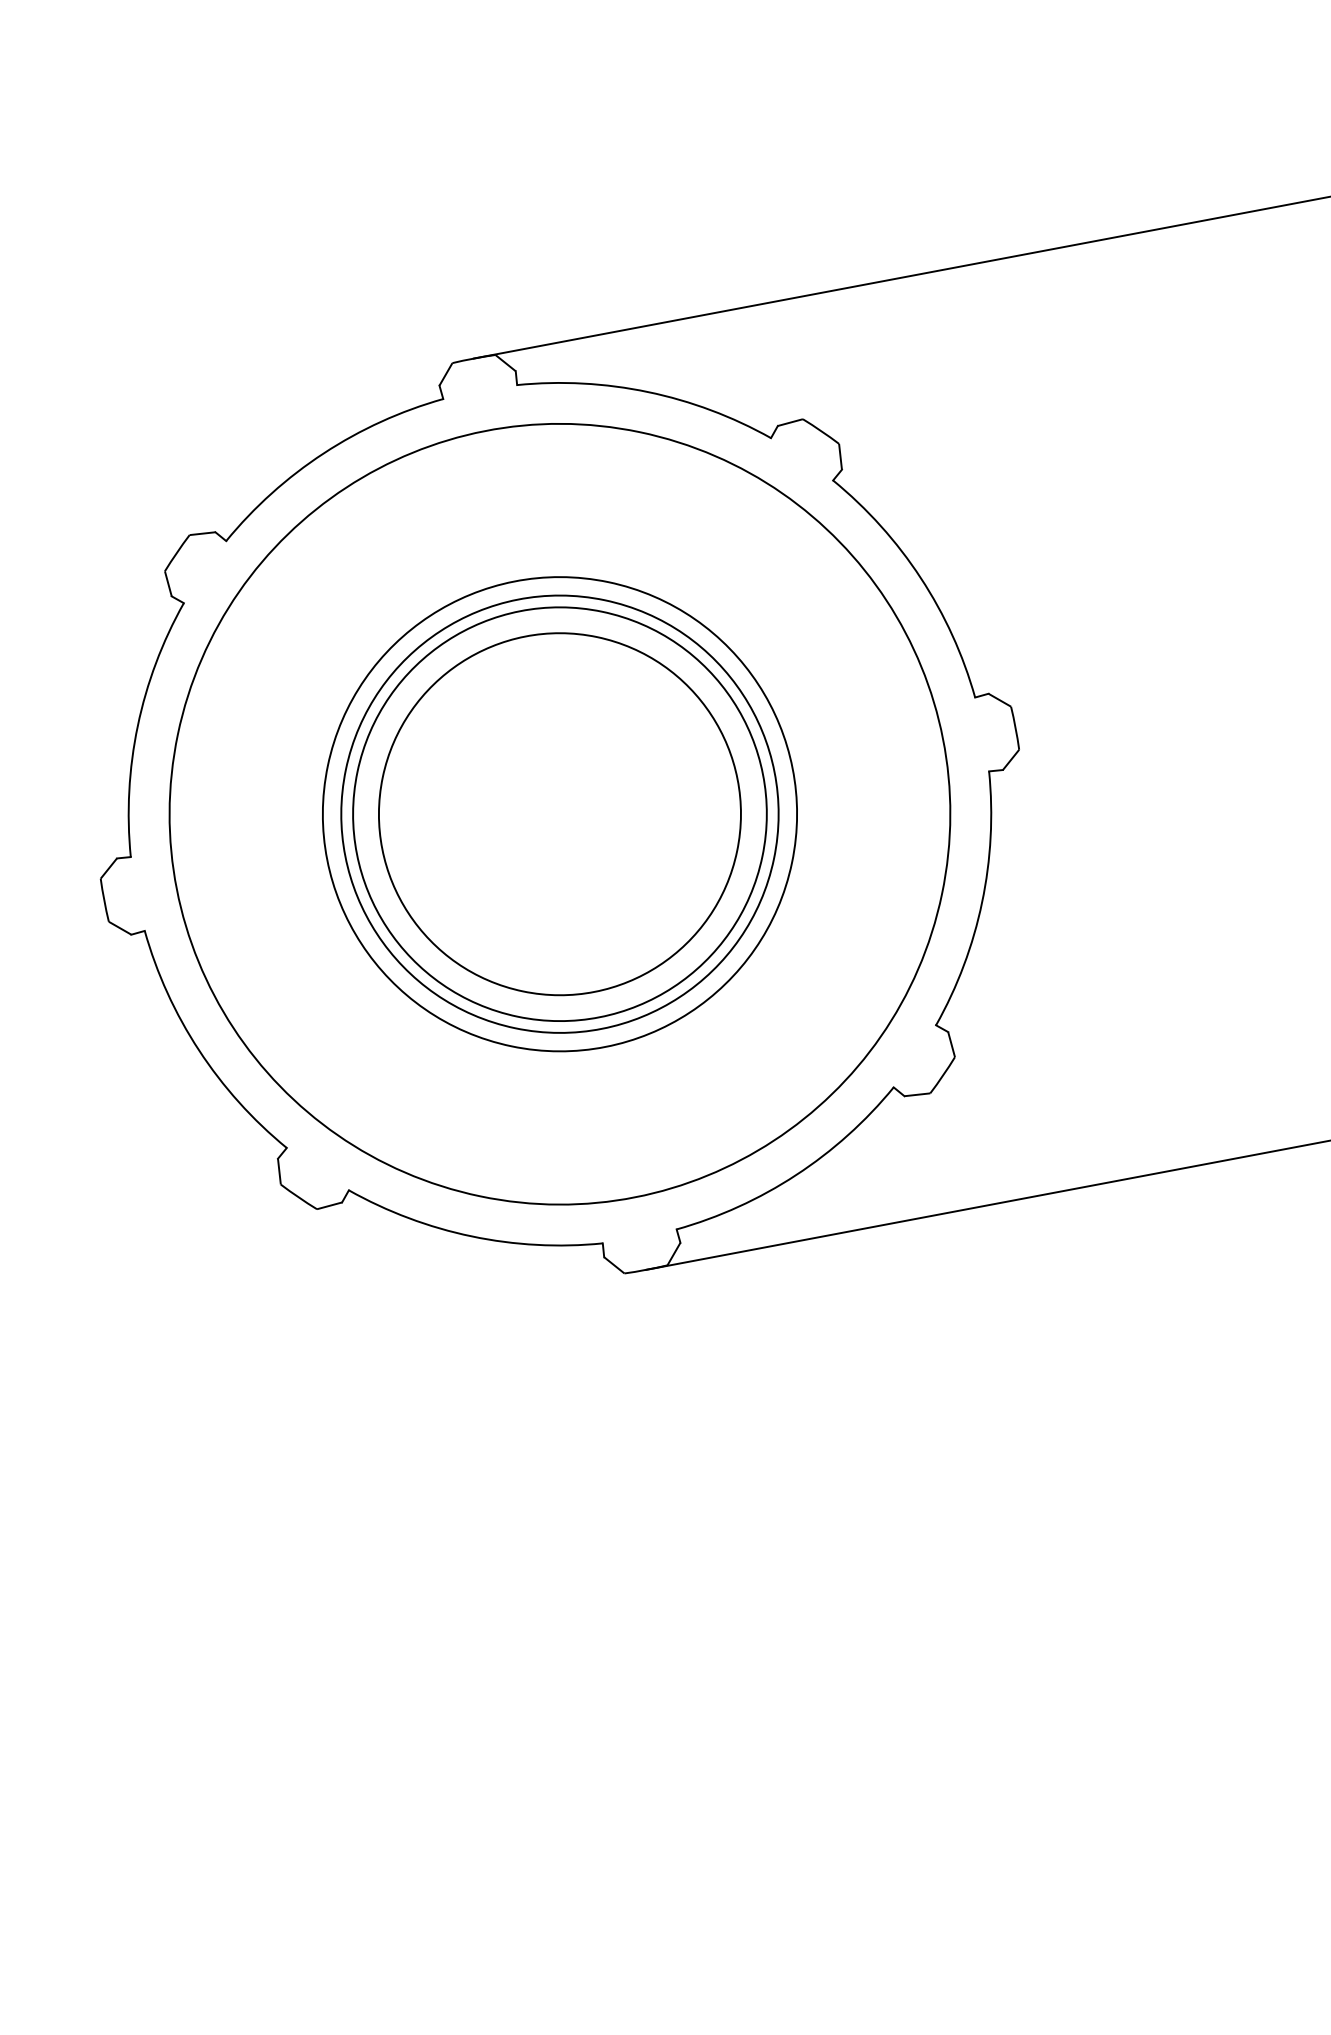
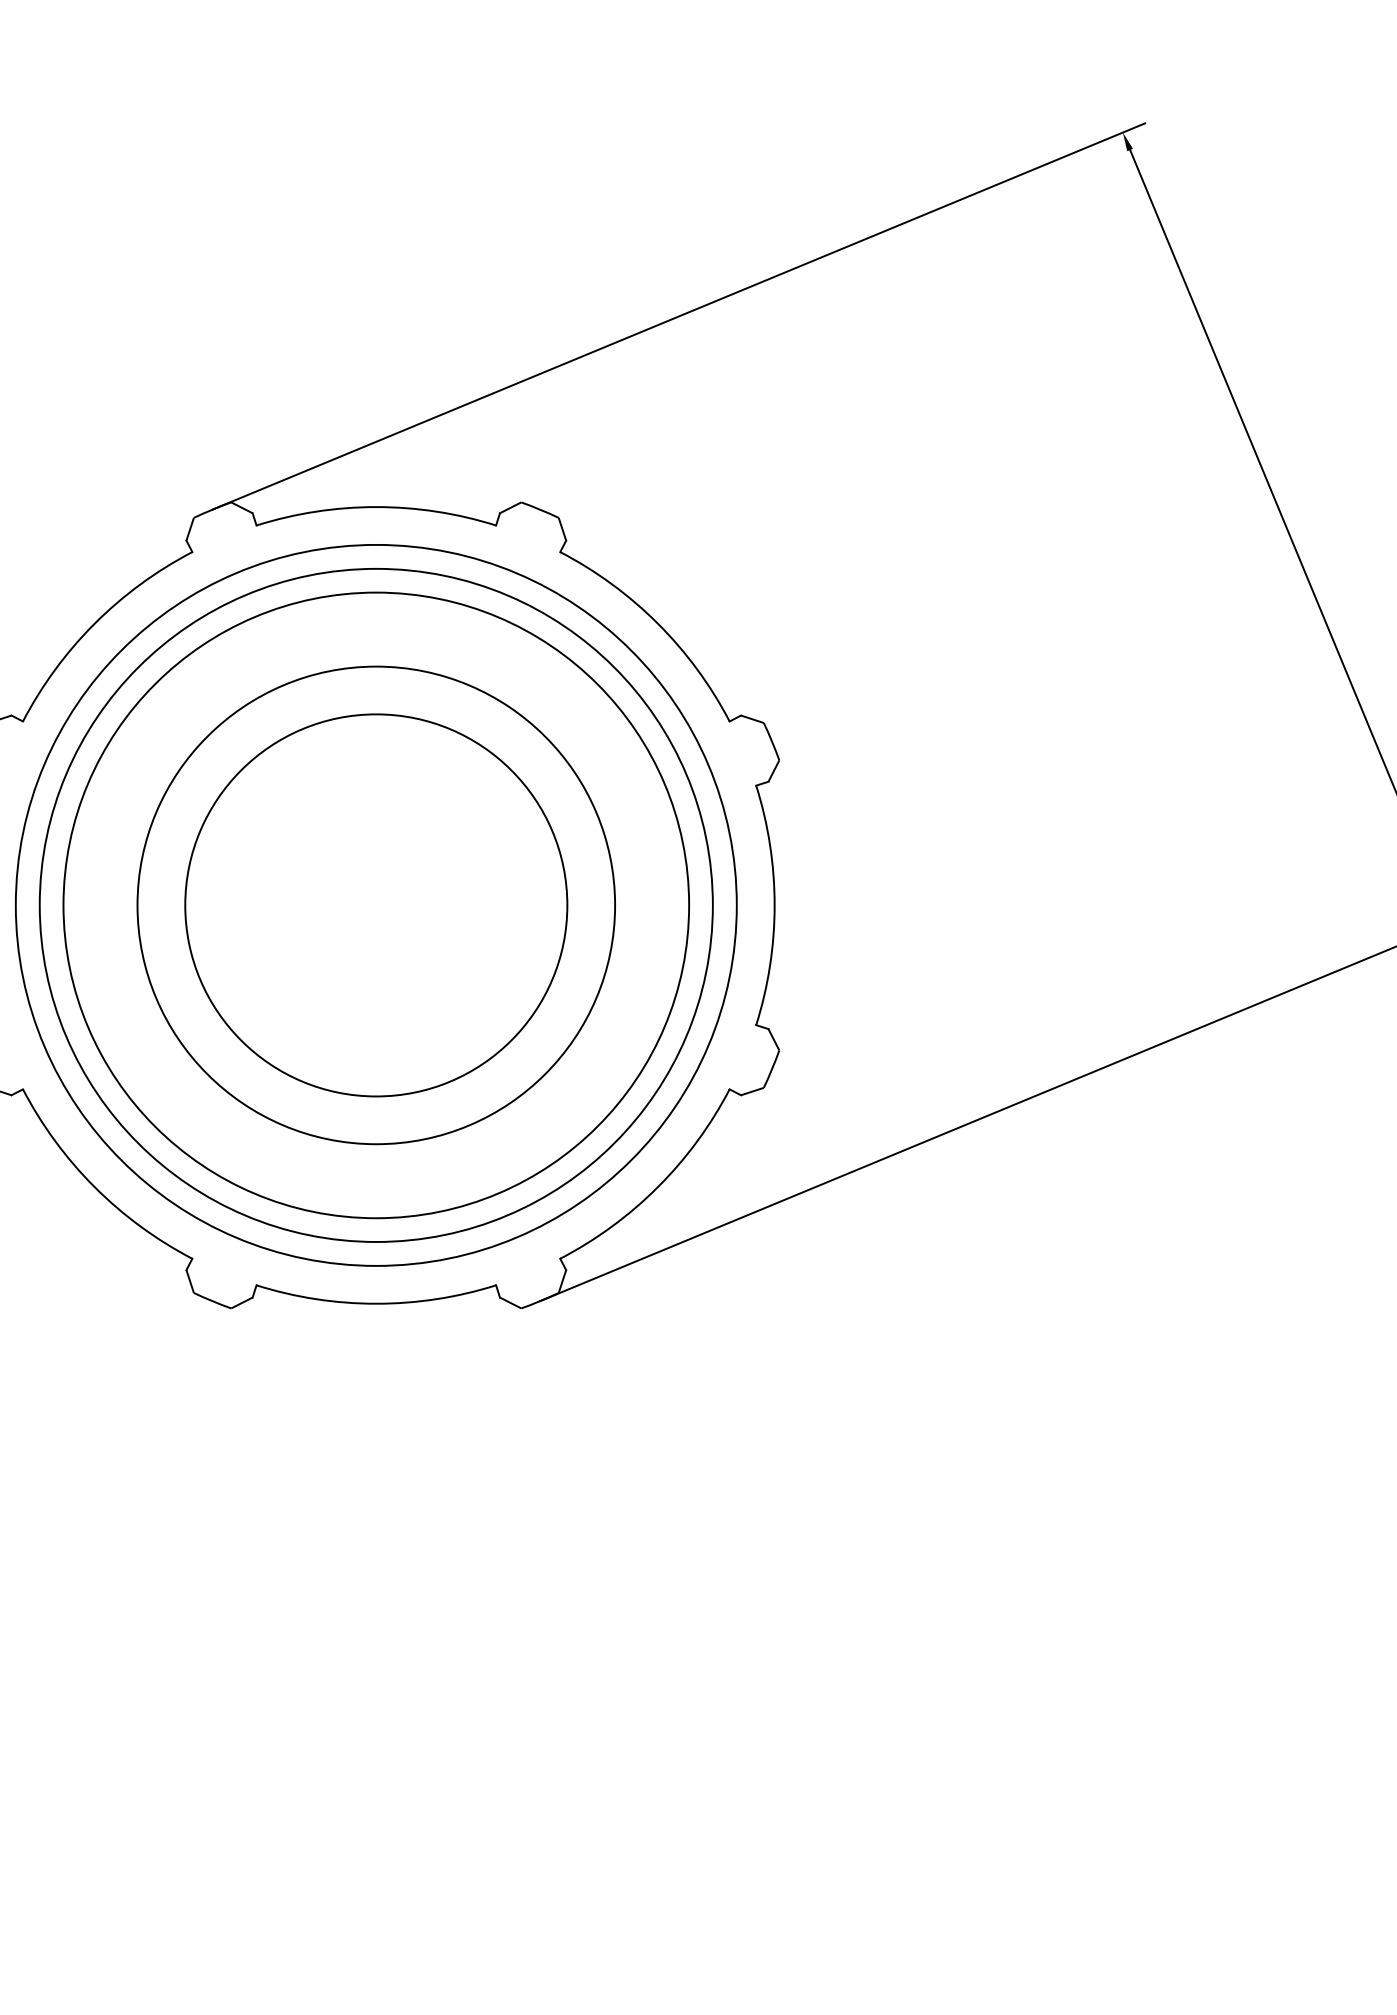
circle: (559, 813) -> (375, 904), size x1.67
circle: (560, 814) -> (376, 905), size x1.43
circle: (560, 814) -> (376, 905), size x1.43

